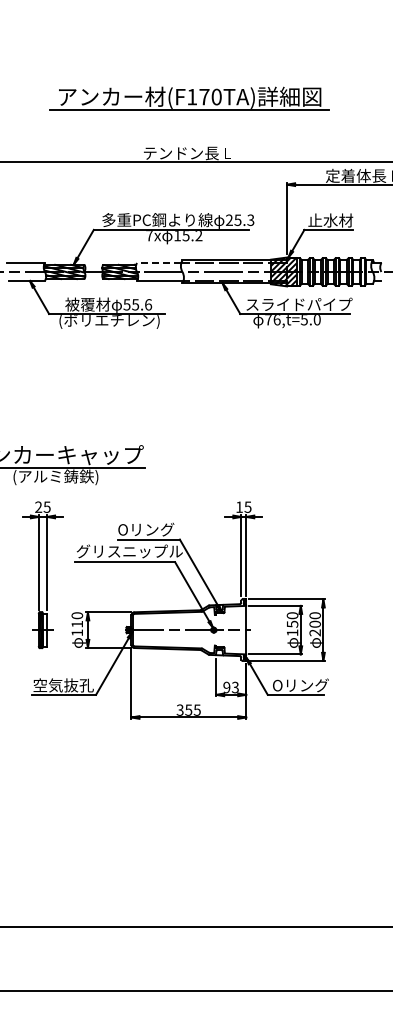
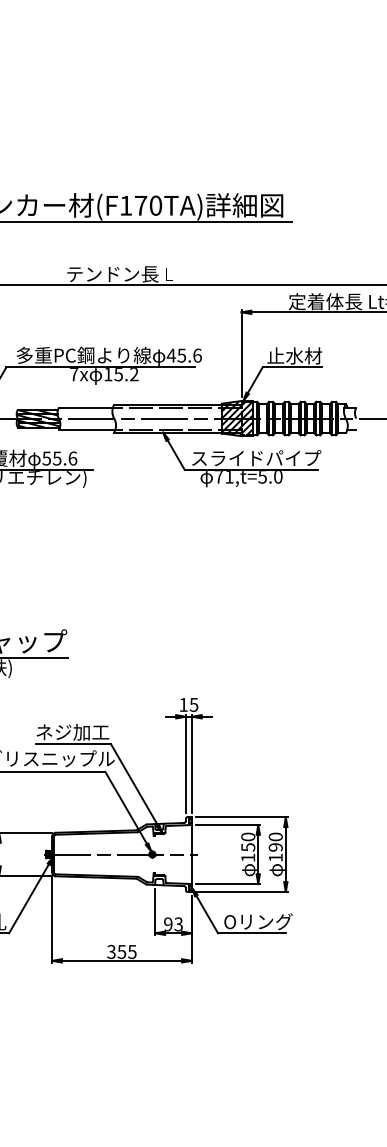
text: (239, 219) -> (183, 354), 25.3 -> 45.6
line: (158, 262) -> (85, 407), dashed -> solid
text: (276, 320) -> (228, 477), 76,t=5.0 -> 71,t=5.0
text: (148, 529) -> (72, 732), Oリング -> ネジ加工
text: (314, 628) -> (274, 852), 200 -> 190

